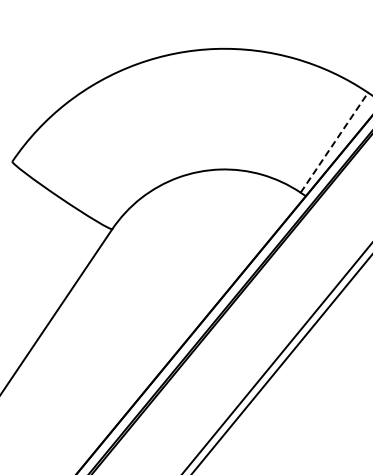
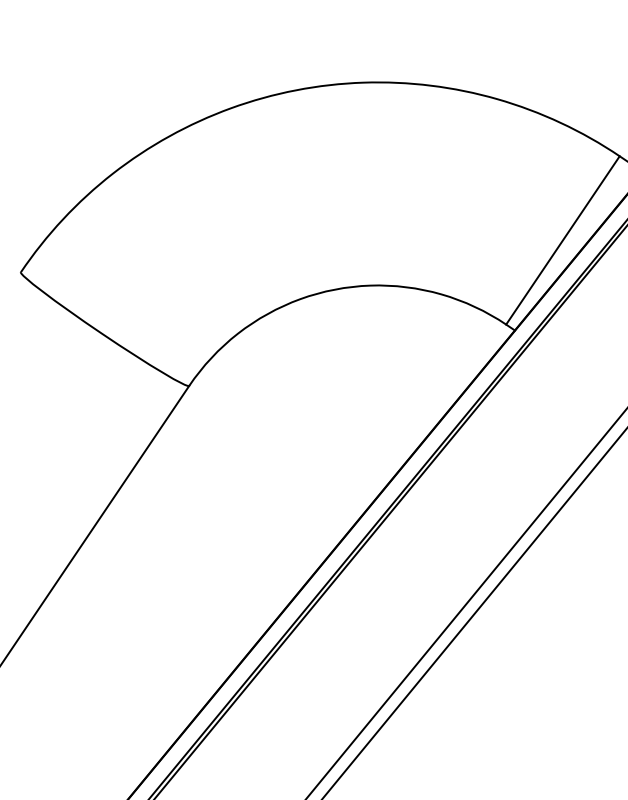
line: (334, 142) -> (563, 240), dashed -> solid

